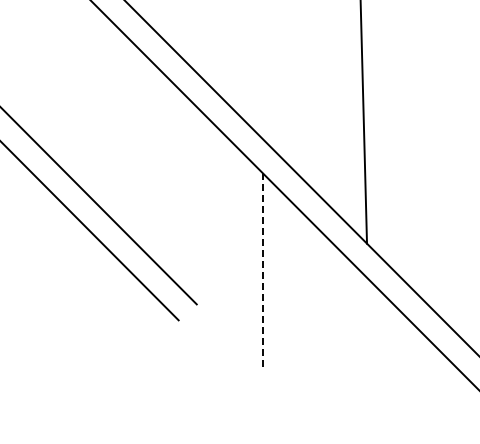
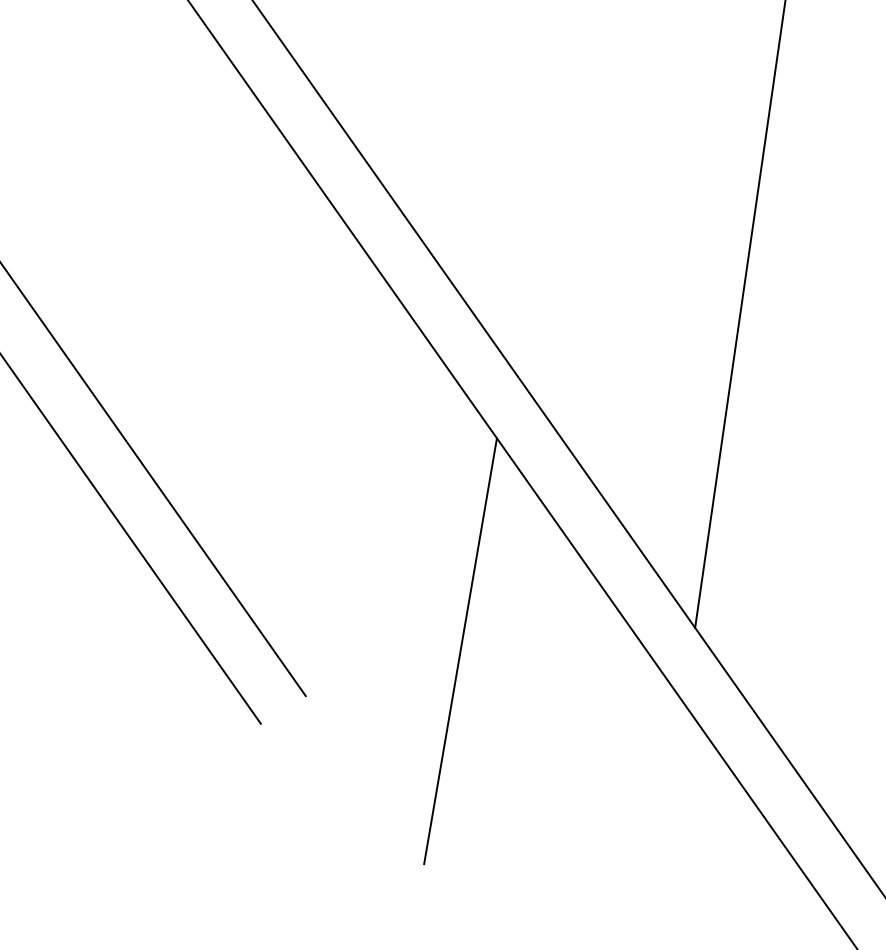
line: (263, 272) -> (461, 651), dashed -> solid

